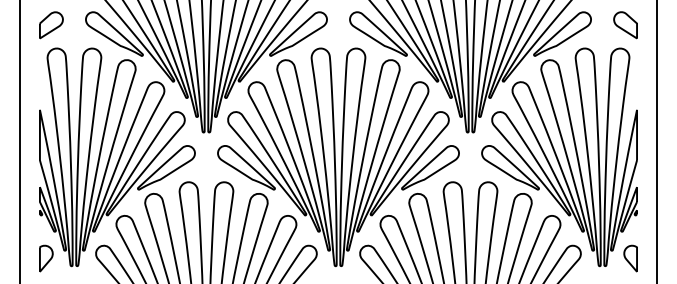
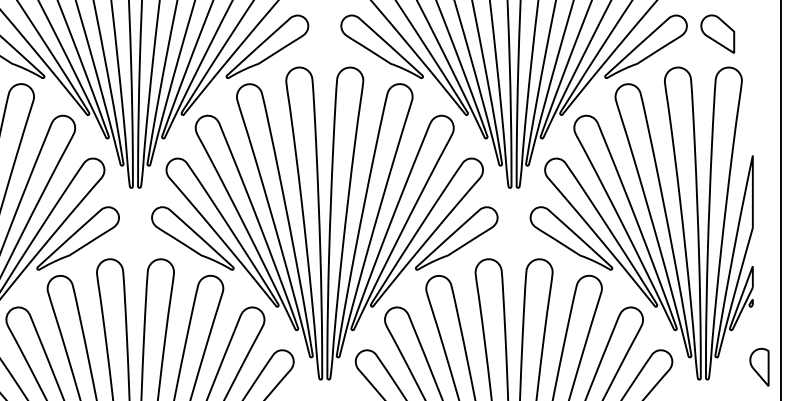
part: (625, 25) -> (717, 34), moved
part: (630, 258) -> (759, 367), moved

